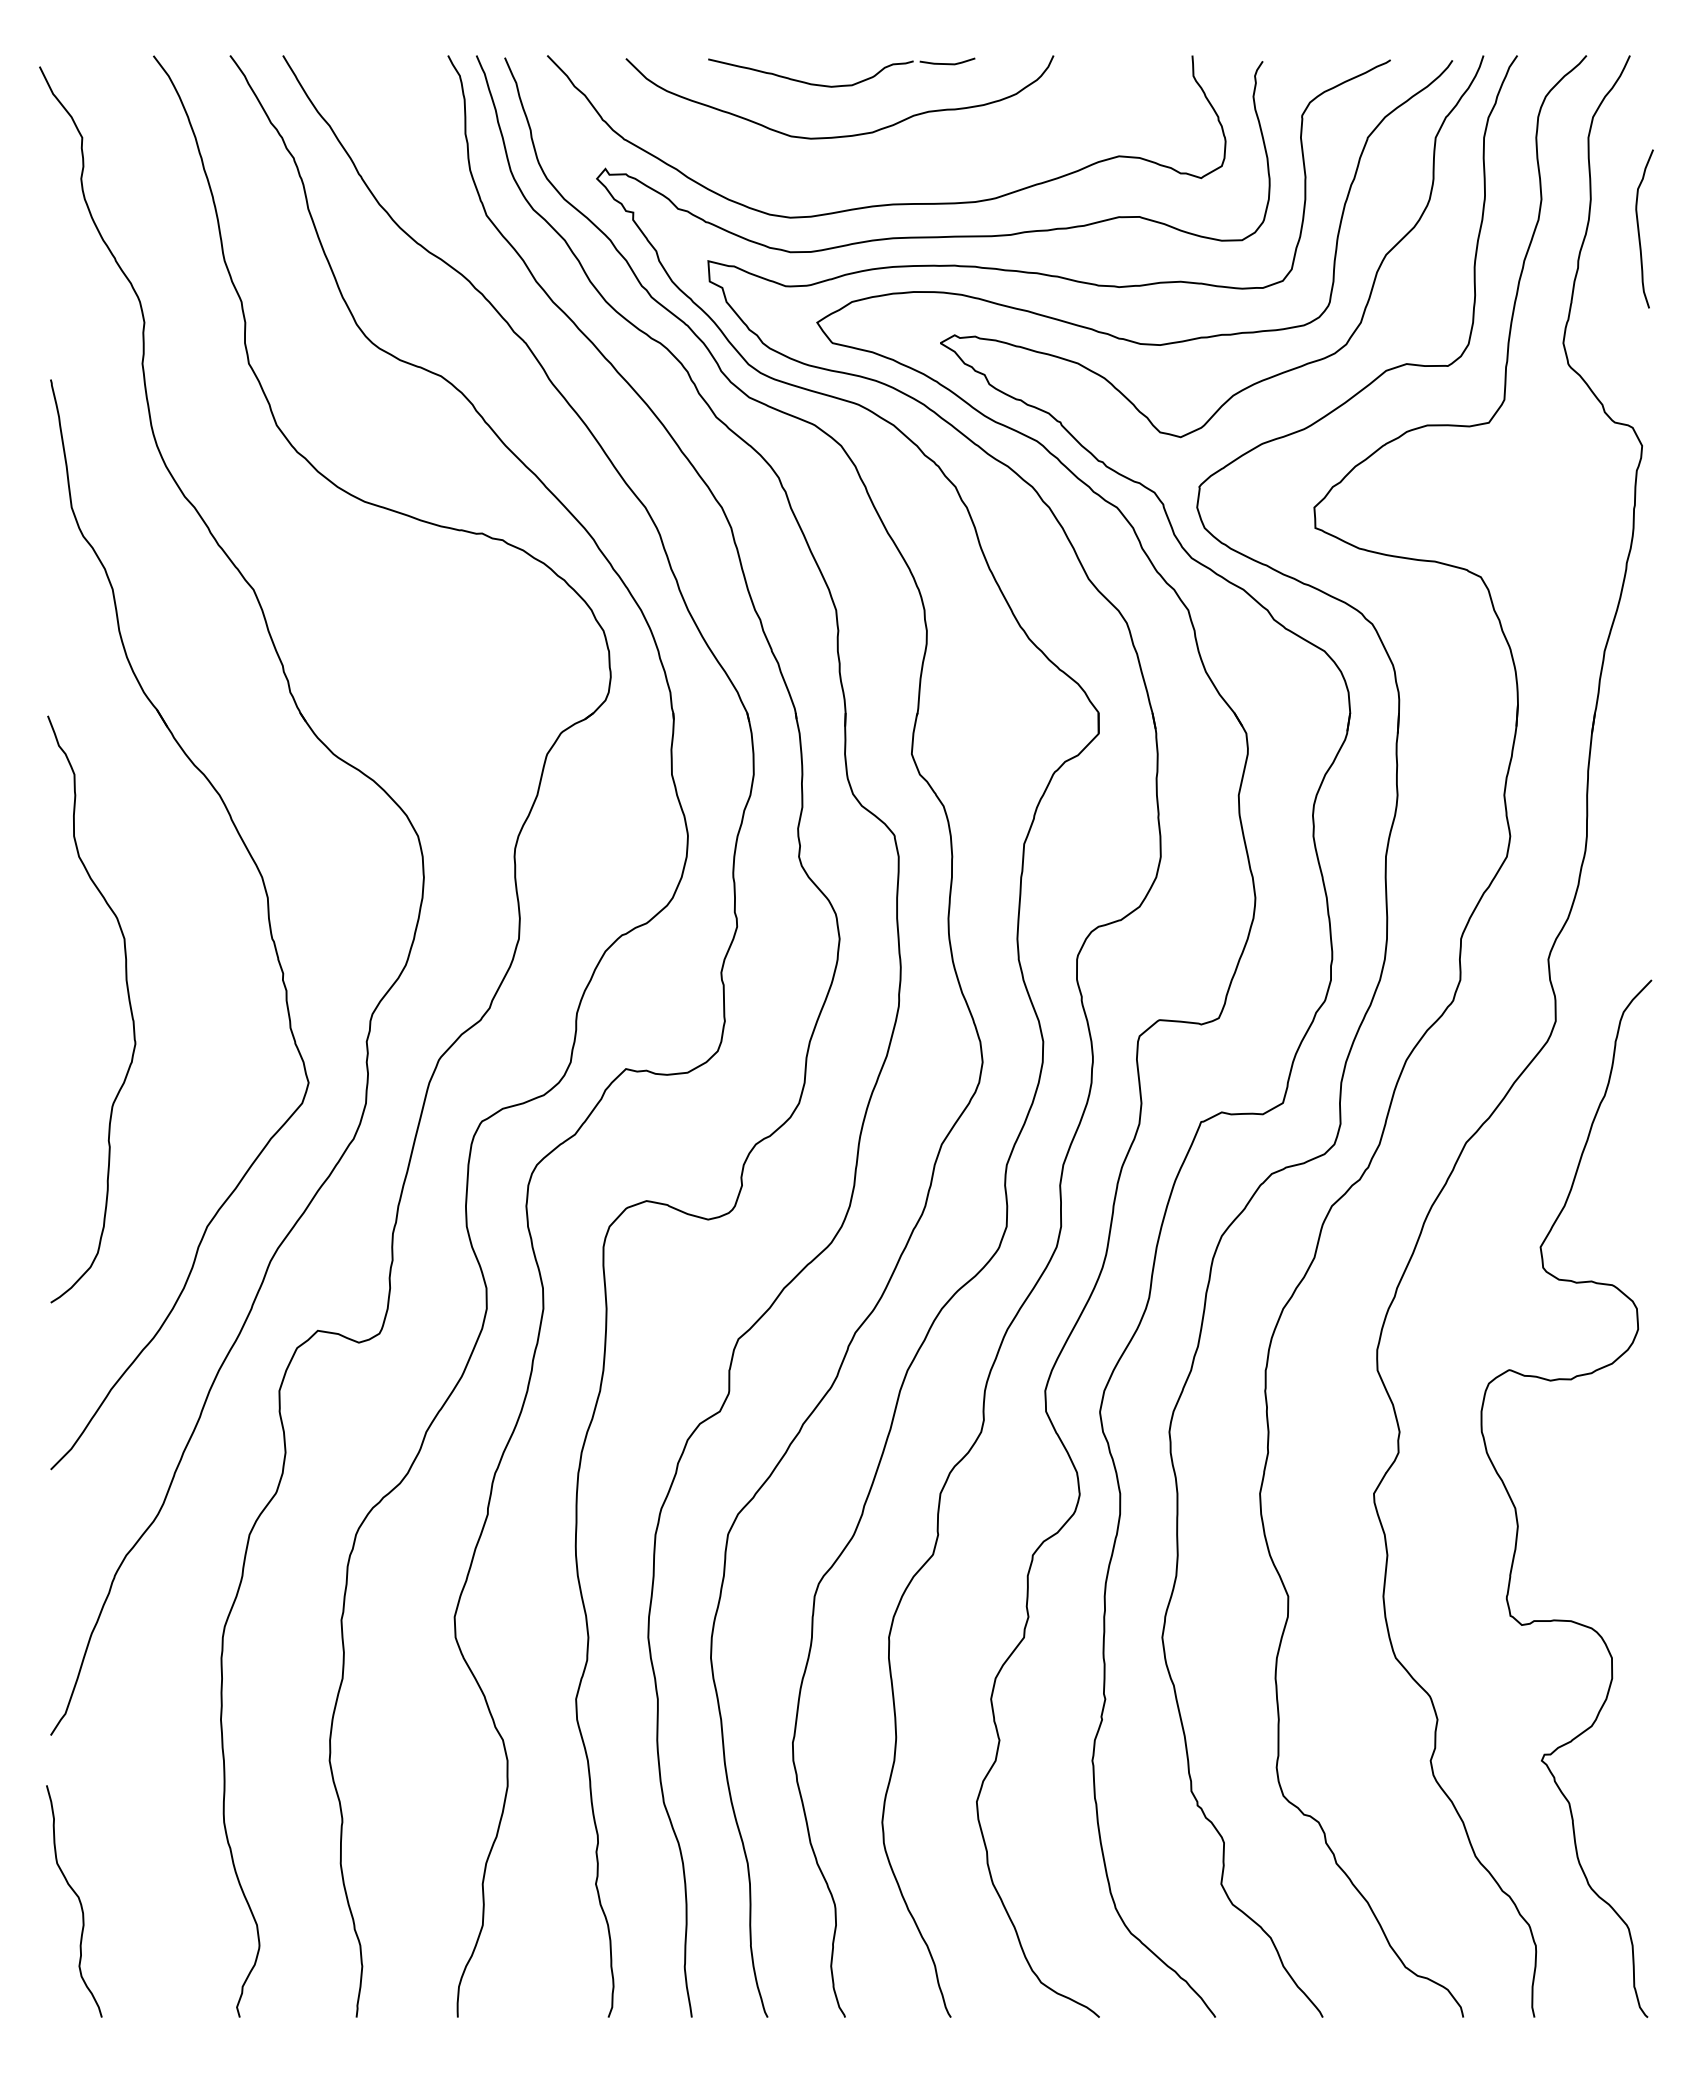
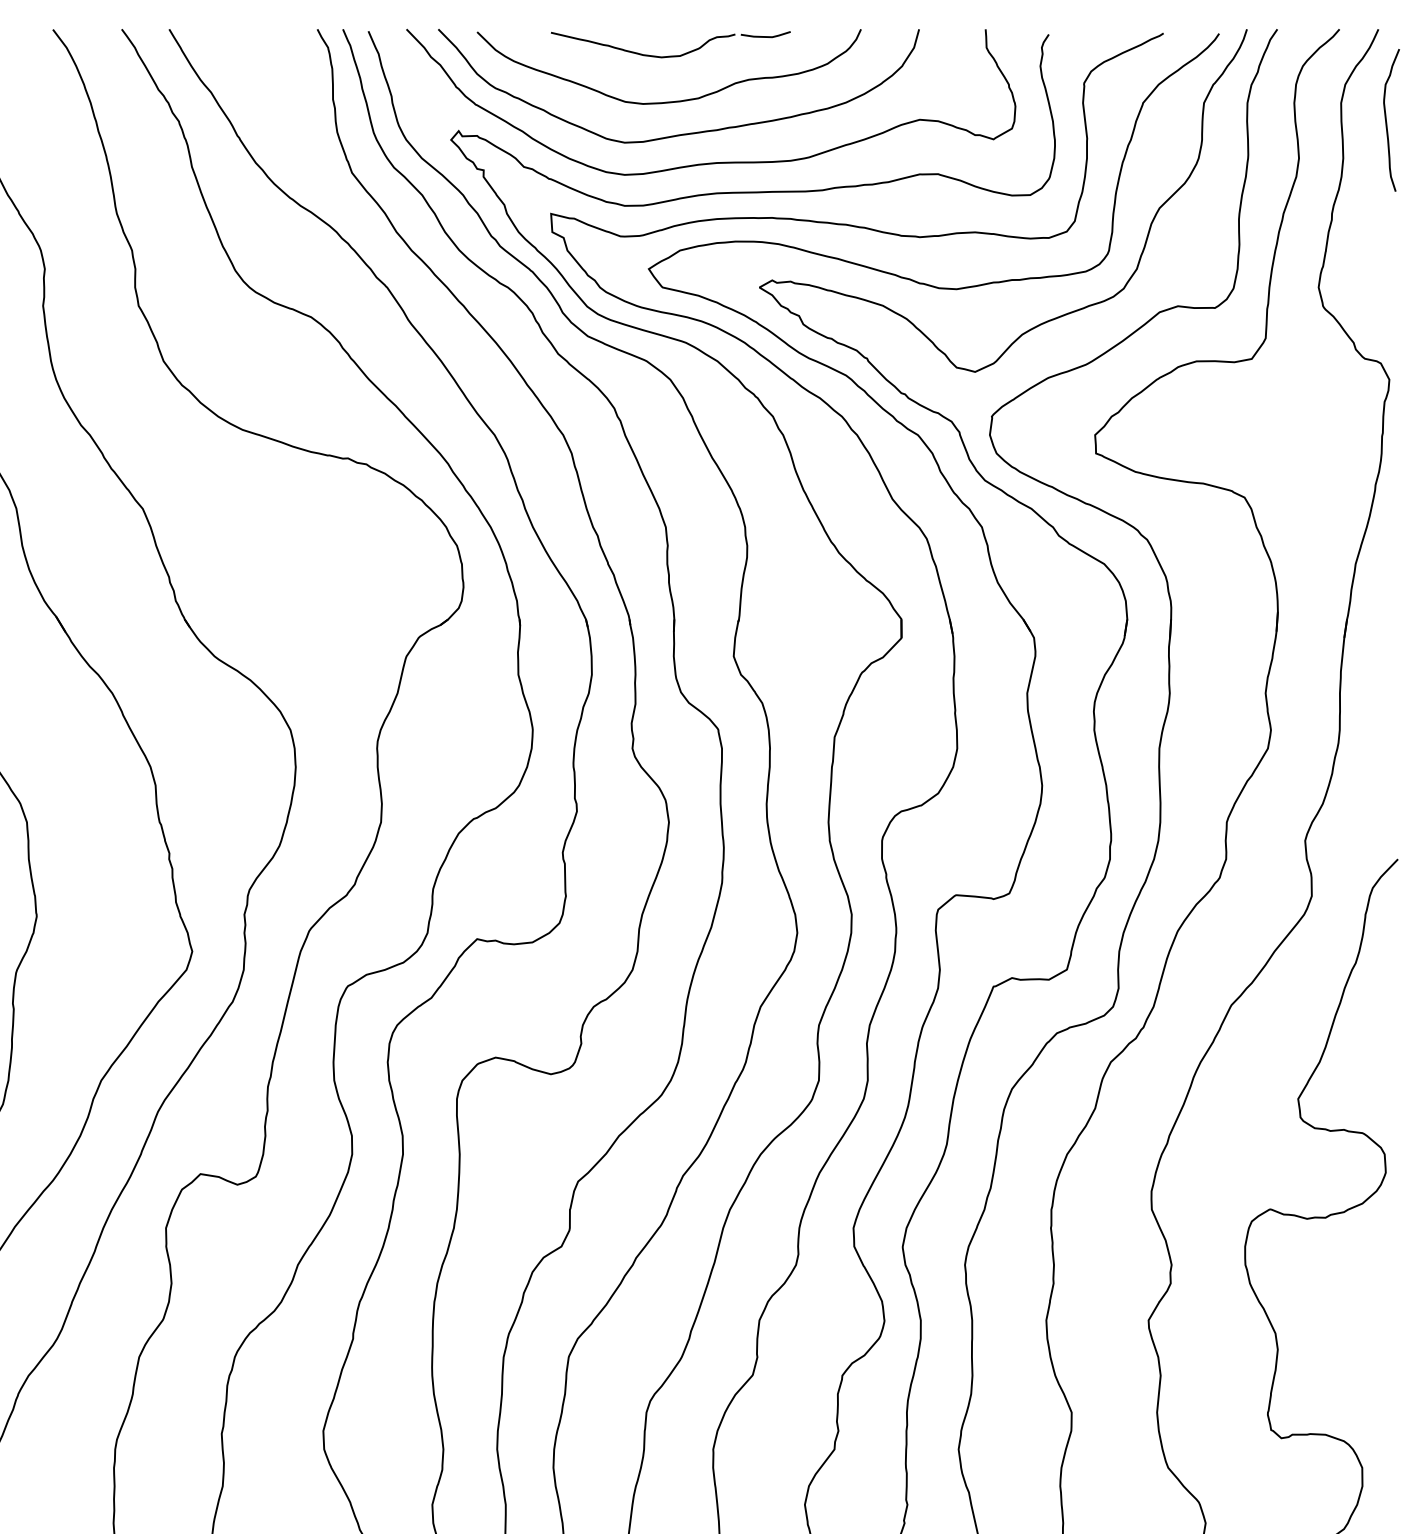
curve: (857, 171) -> (684, 133), added
curve: (1639, 228) -> (1386, 119), moved

